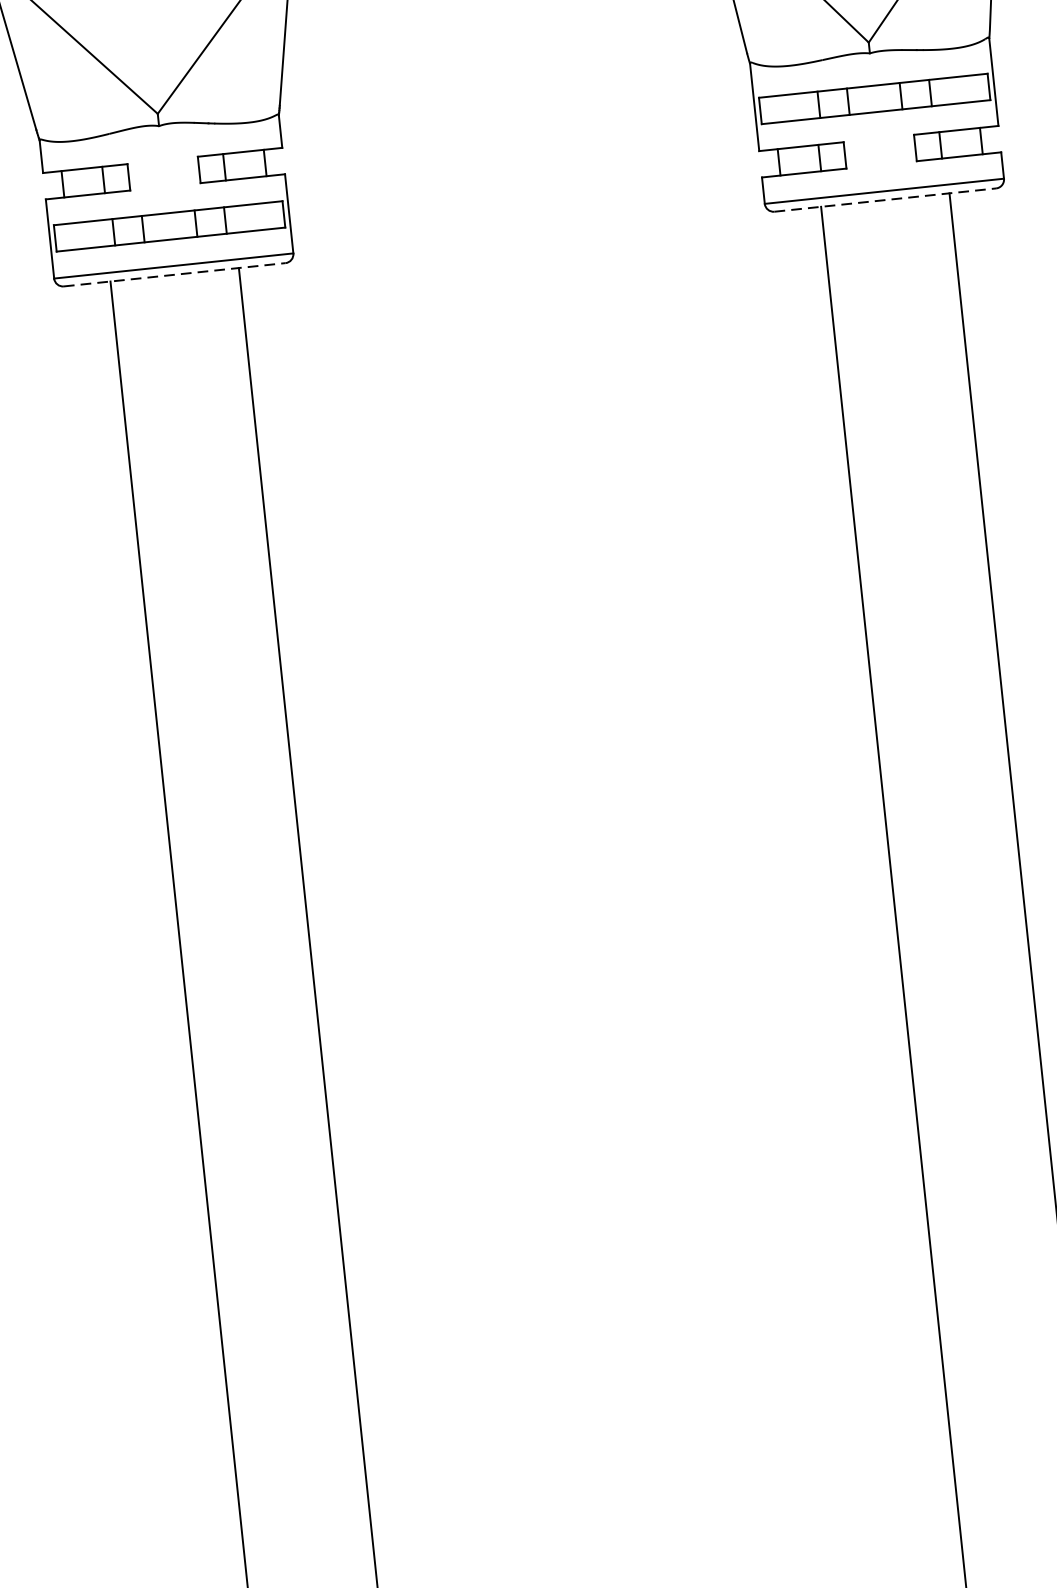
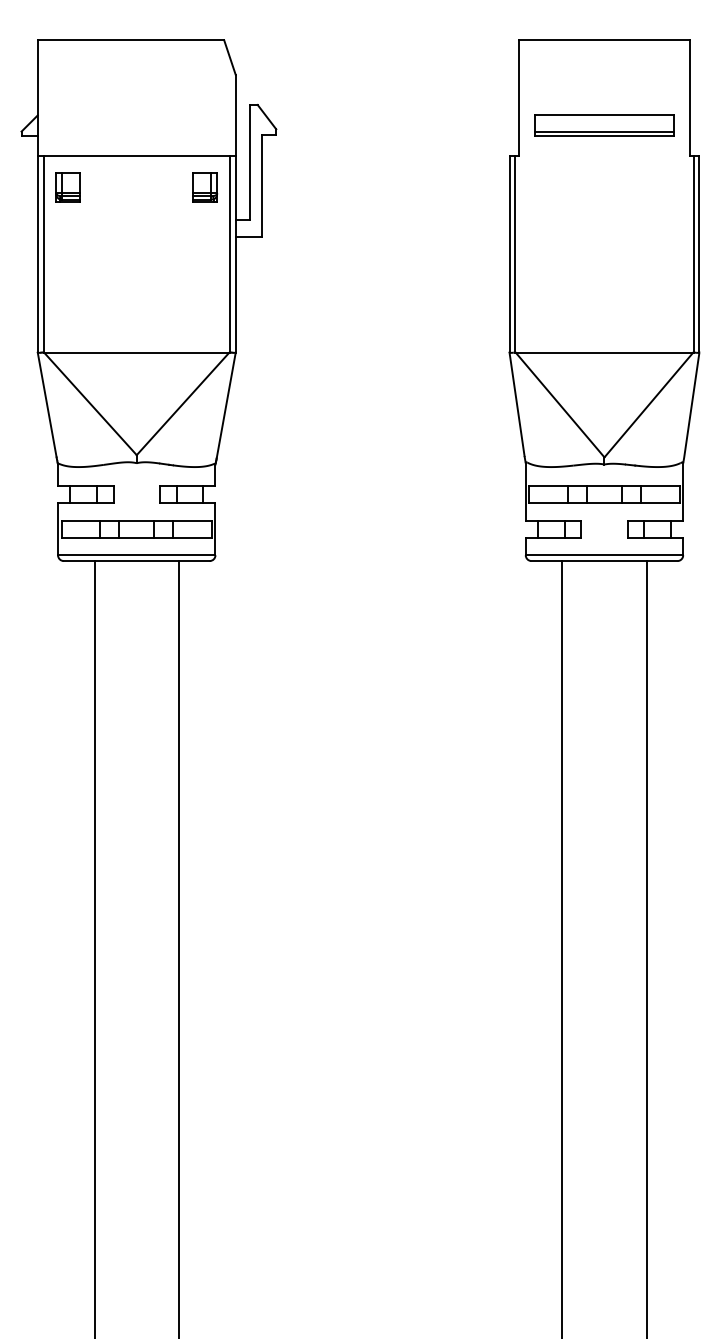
line: (885, 200) -> (604, 561), dashed -> solid
line: (174, 275) -> (136, 561), dashed -> solid

